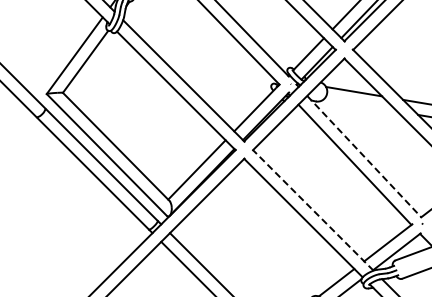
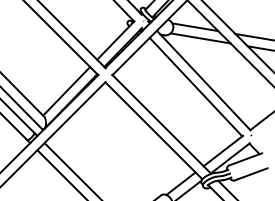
line: (360, 105) -> (200, 38), added
line: (364, 157) -> (203, 81), dashed -> solid
line: (313, 210) -> (162, 124), dashed -> solid

